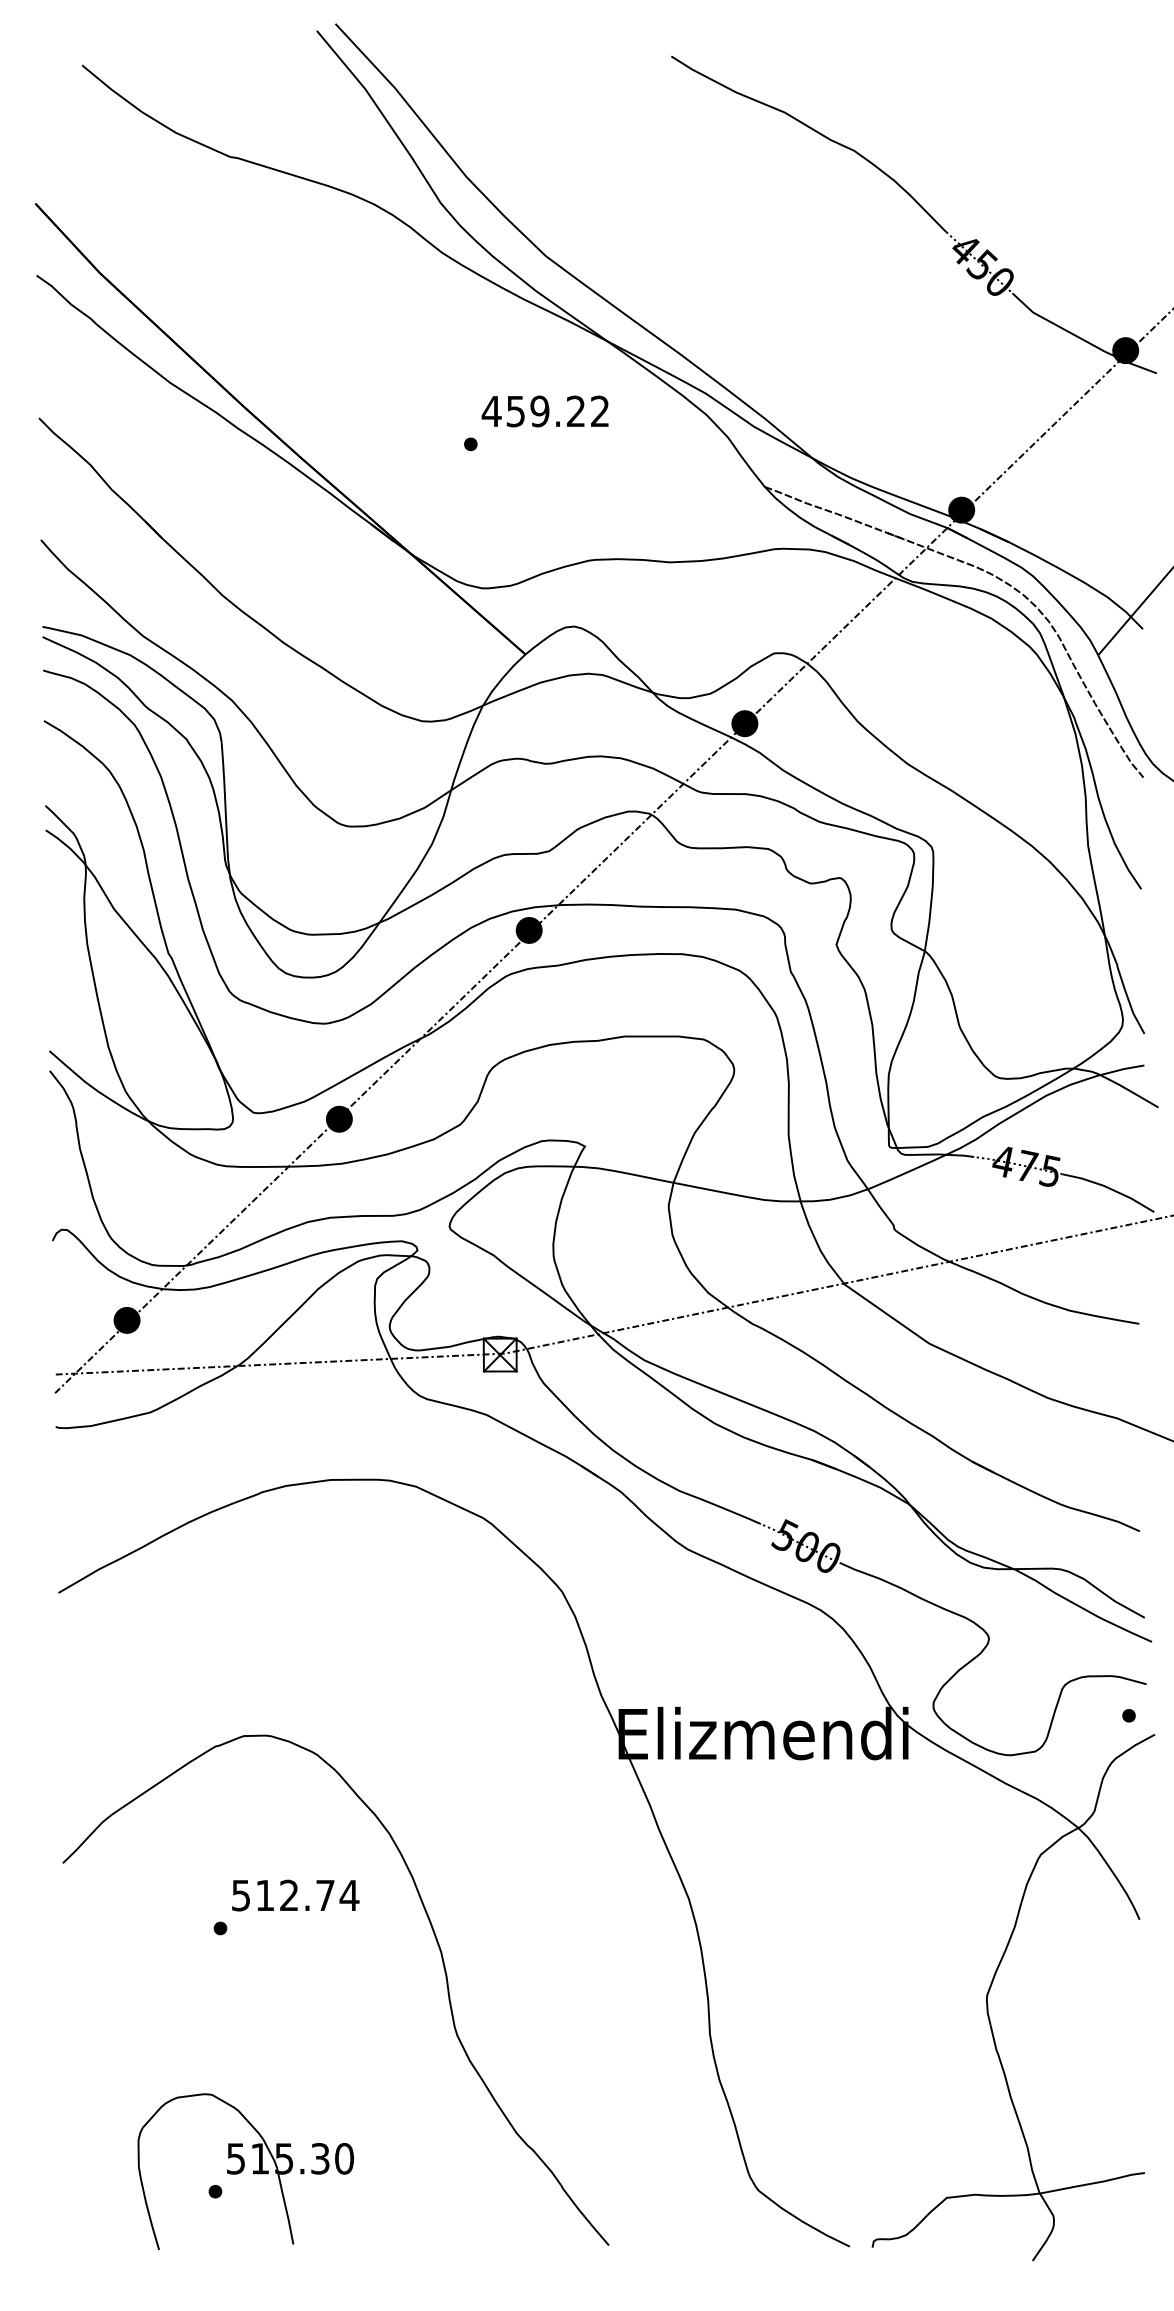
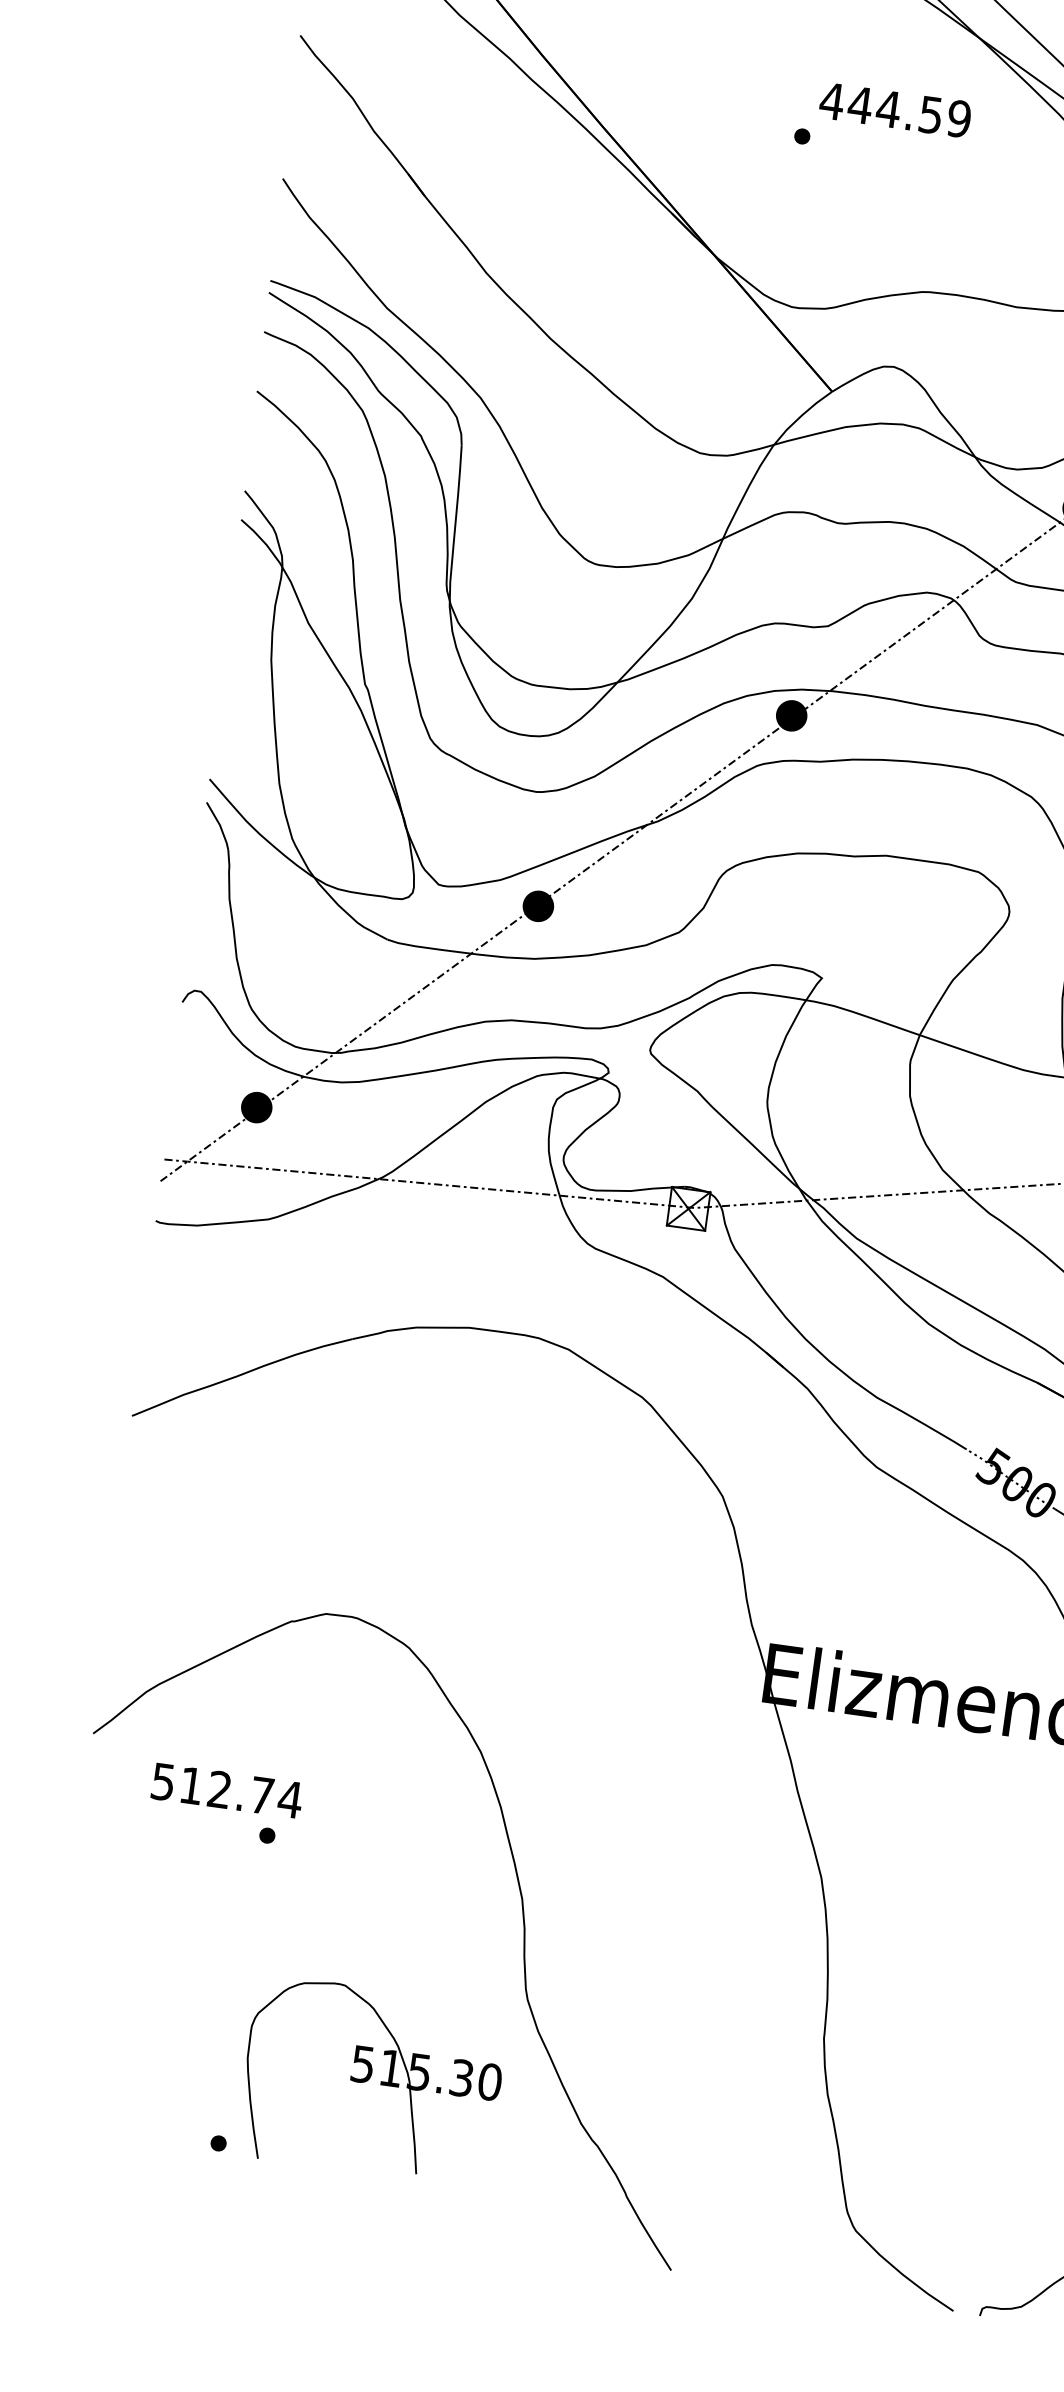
text: (557, 411) -> (909, 112), 459.22 -> 444.59
text: (295, 1895) -> (227, 1790), moved
part: (245, 2171) -> (371, 2080), moved

